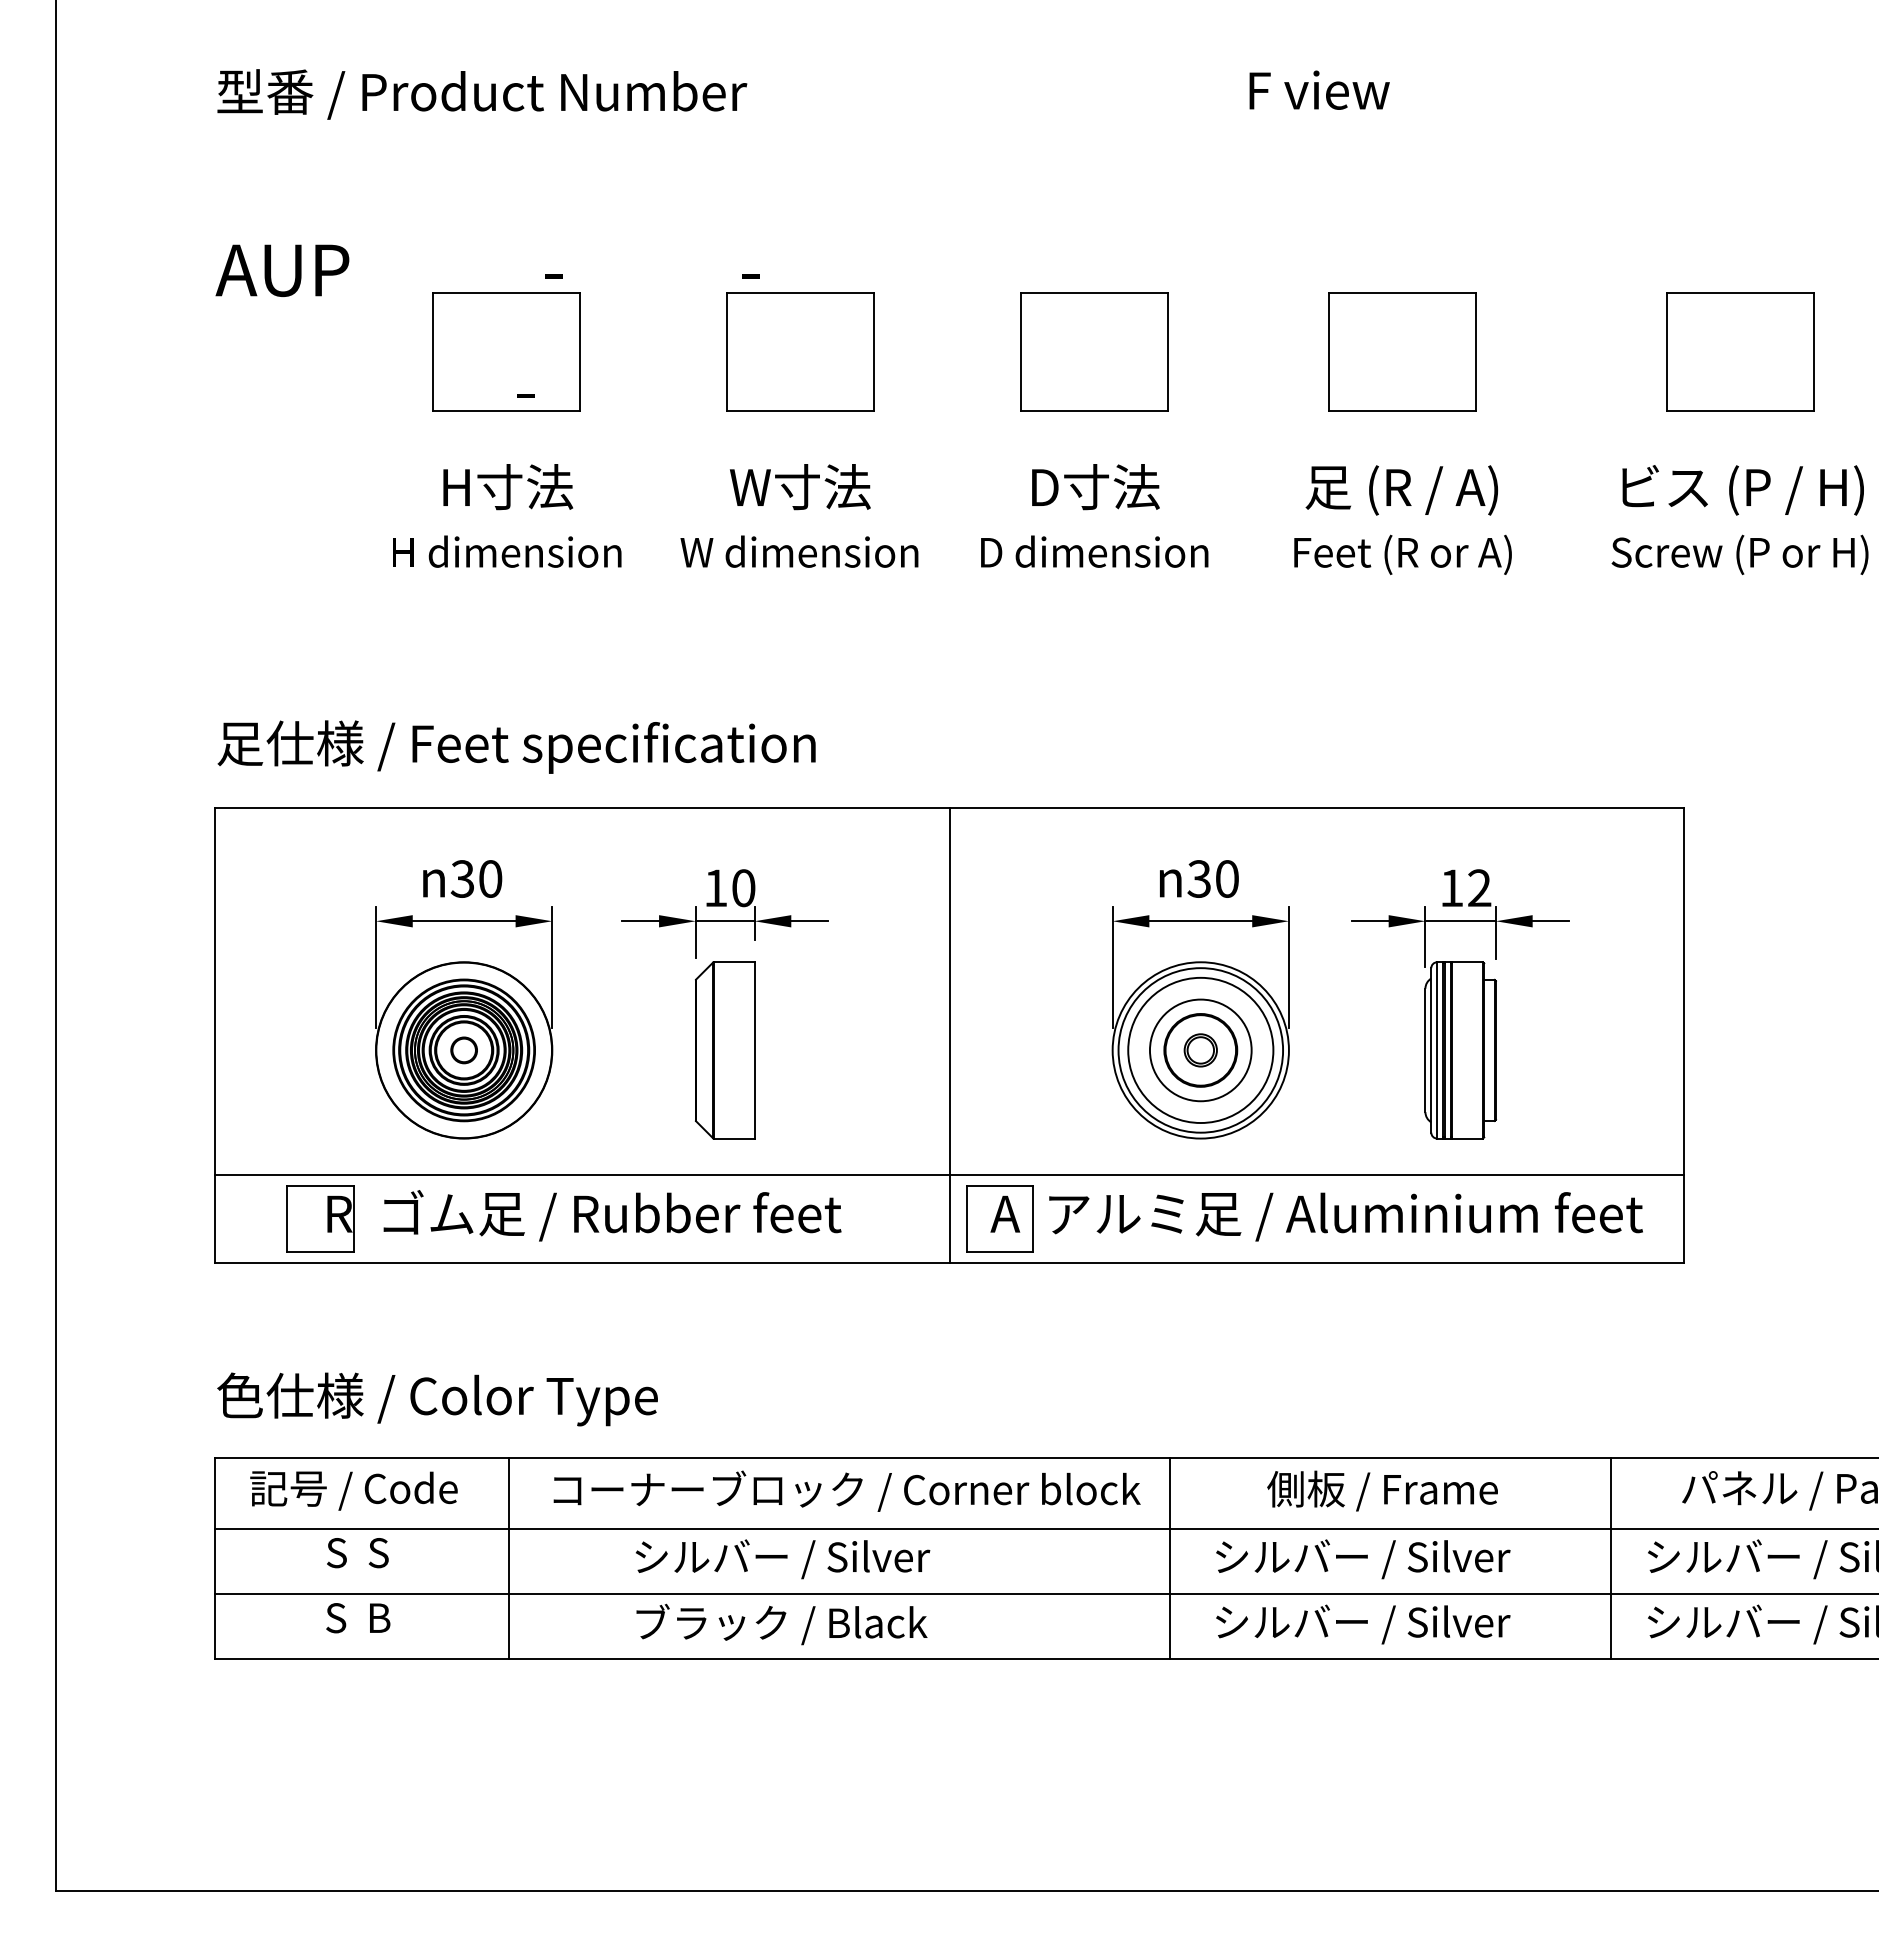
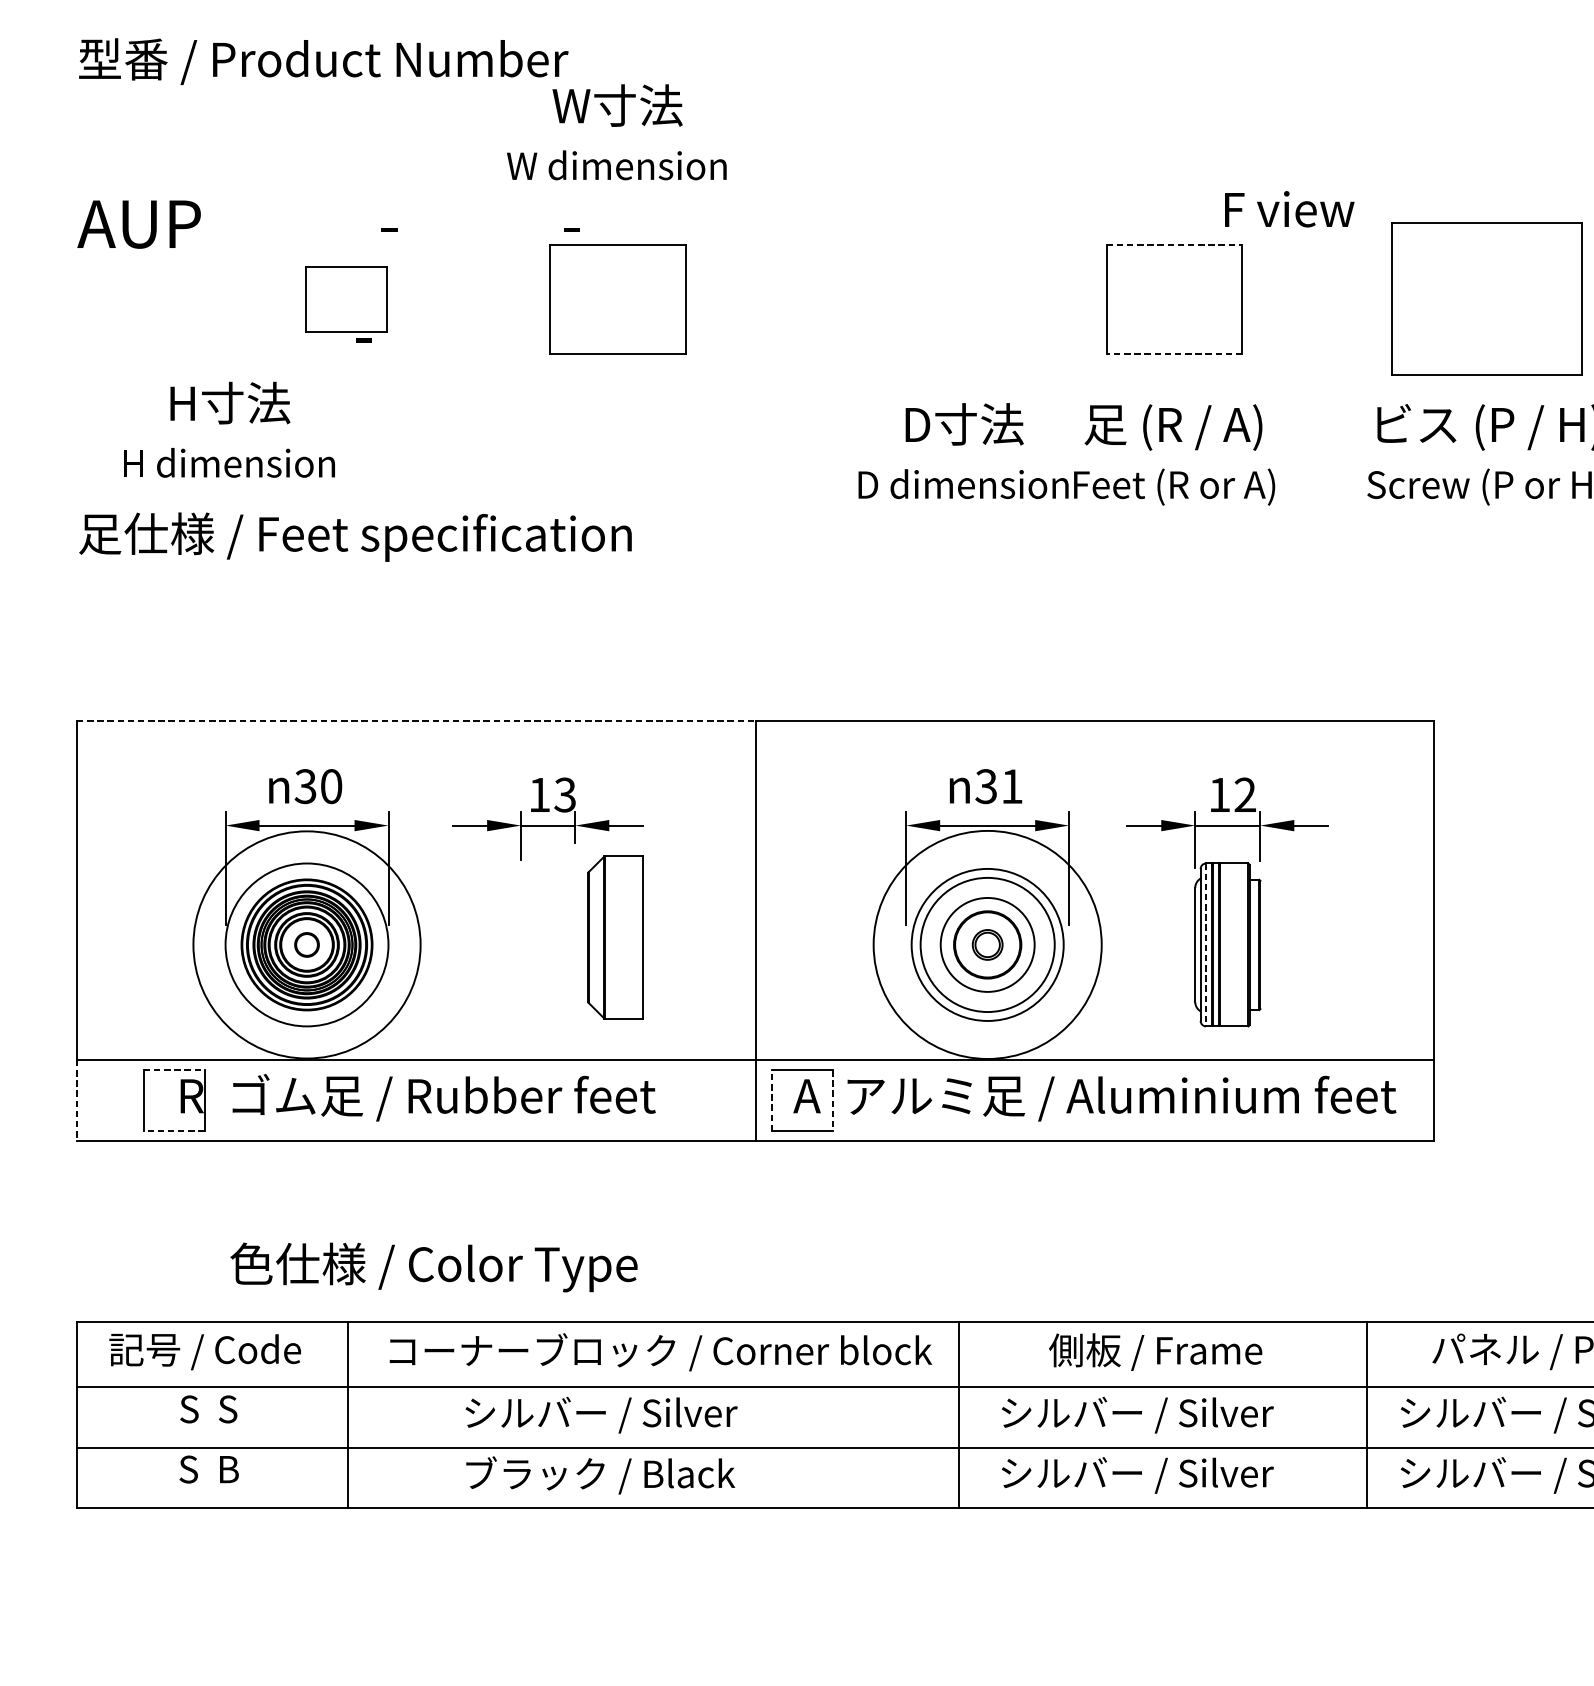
text: (1319, 89) -> (1289, 208), moved
line: (1403, 293) -> (1174, 245), solid -> dashed
part: (506, 351) -> (346, 299), size x0.6
part: (1094, 351) -> (889, 299), removed
part: (1740, 351) -> (1486, 299), size x1.4
line: (1402, 410) -> (1174, 353), solid -> dashed
text: (507, 515) -> (229, 429), moved
text: (799, 515) -> (616, 131), moved
text: (1094, 515) -> (963, 450), moved
text: (516, 746) -> (355, 536), moved
line: (582, 807) -> (416, 720), solid -> dashed
text: (1227, 878) -> (1012, 786), 30 -> 31
text: (743, 888) -> (565, 795), 10 -> 13
circle: (463, 1050) -> (306, 945), size x1.4
part: (725, 1050) -> (615, 937), moved
circle: (1200, 1050) -> (987, 945), size x1.4
line: (1437, 1050) -> (1206, 945), solid -> dashed
line: (320, 1185) -> (174, 1069), solid -> dashed
line: (967, 1218) -> (772, 1100), solid -> dashed
line: (215, 1219) -> (77, 1101), solid -> dashed
line: (1033, 1219) -> (833, 1101), solid -> dashed
line: (319, 1252) -> (173, 1131), solid -> dashed
text: (437, 1399) -> (433, 1267), moved

